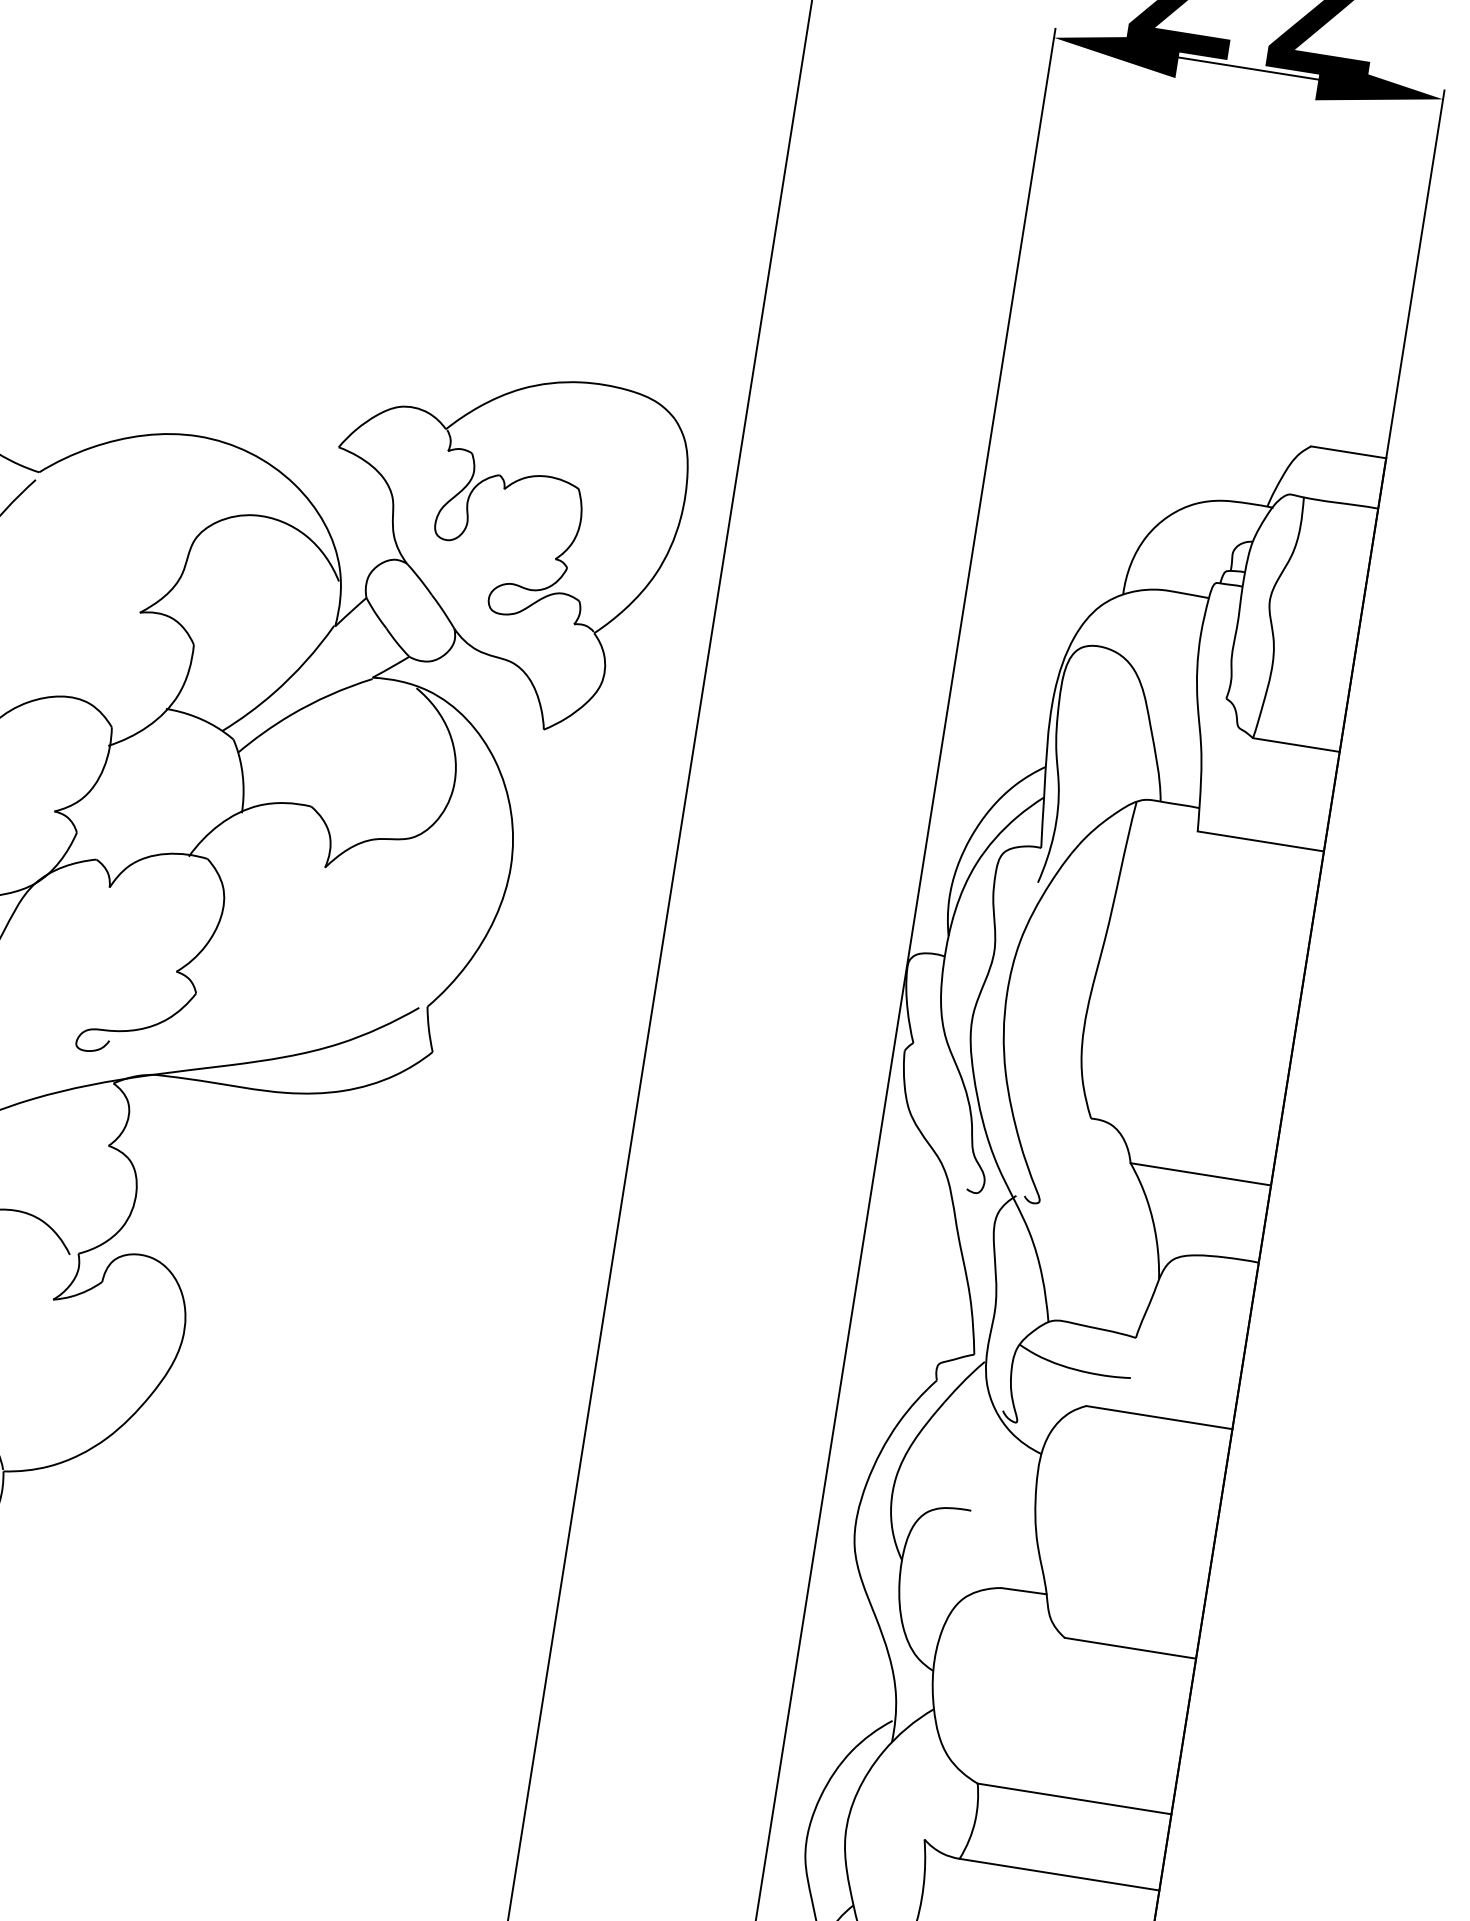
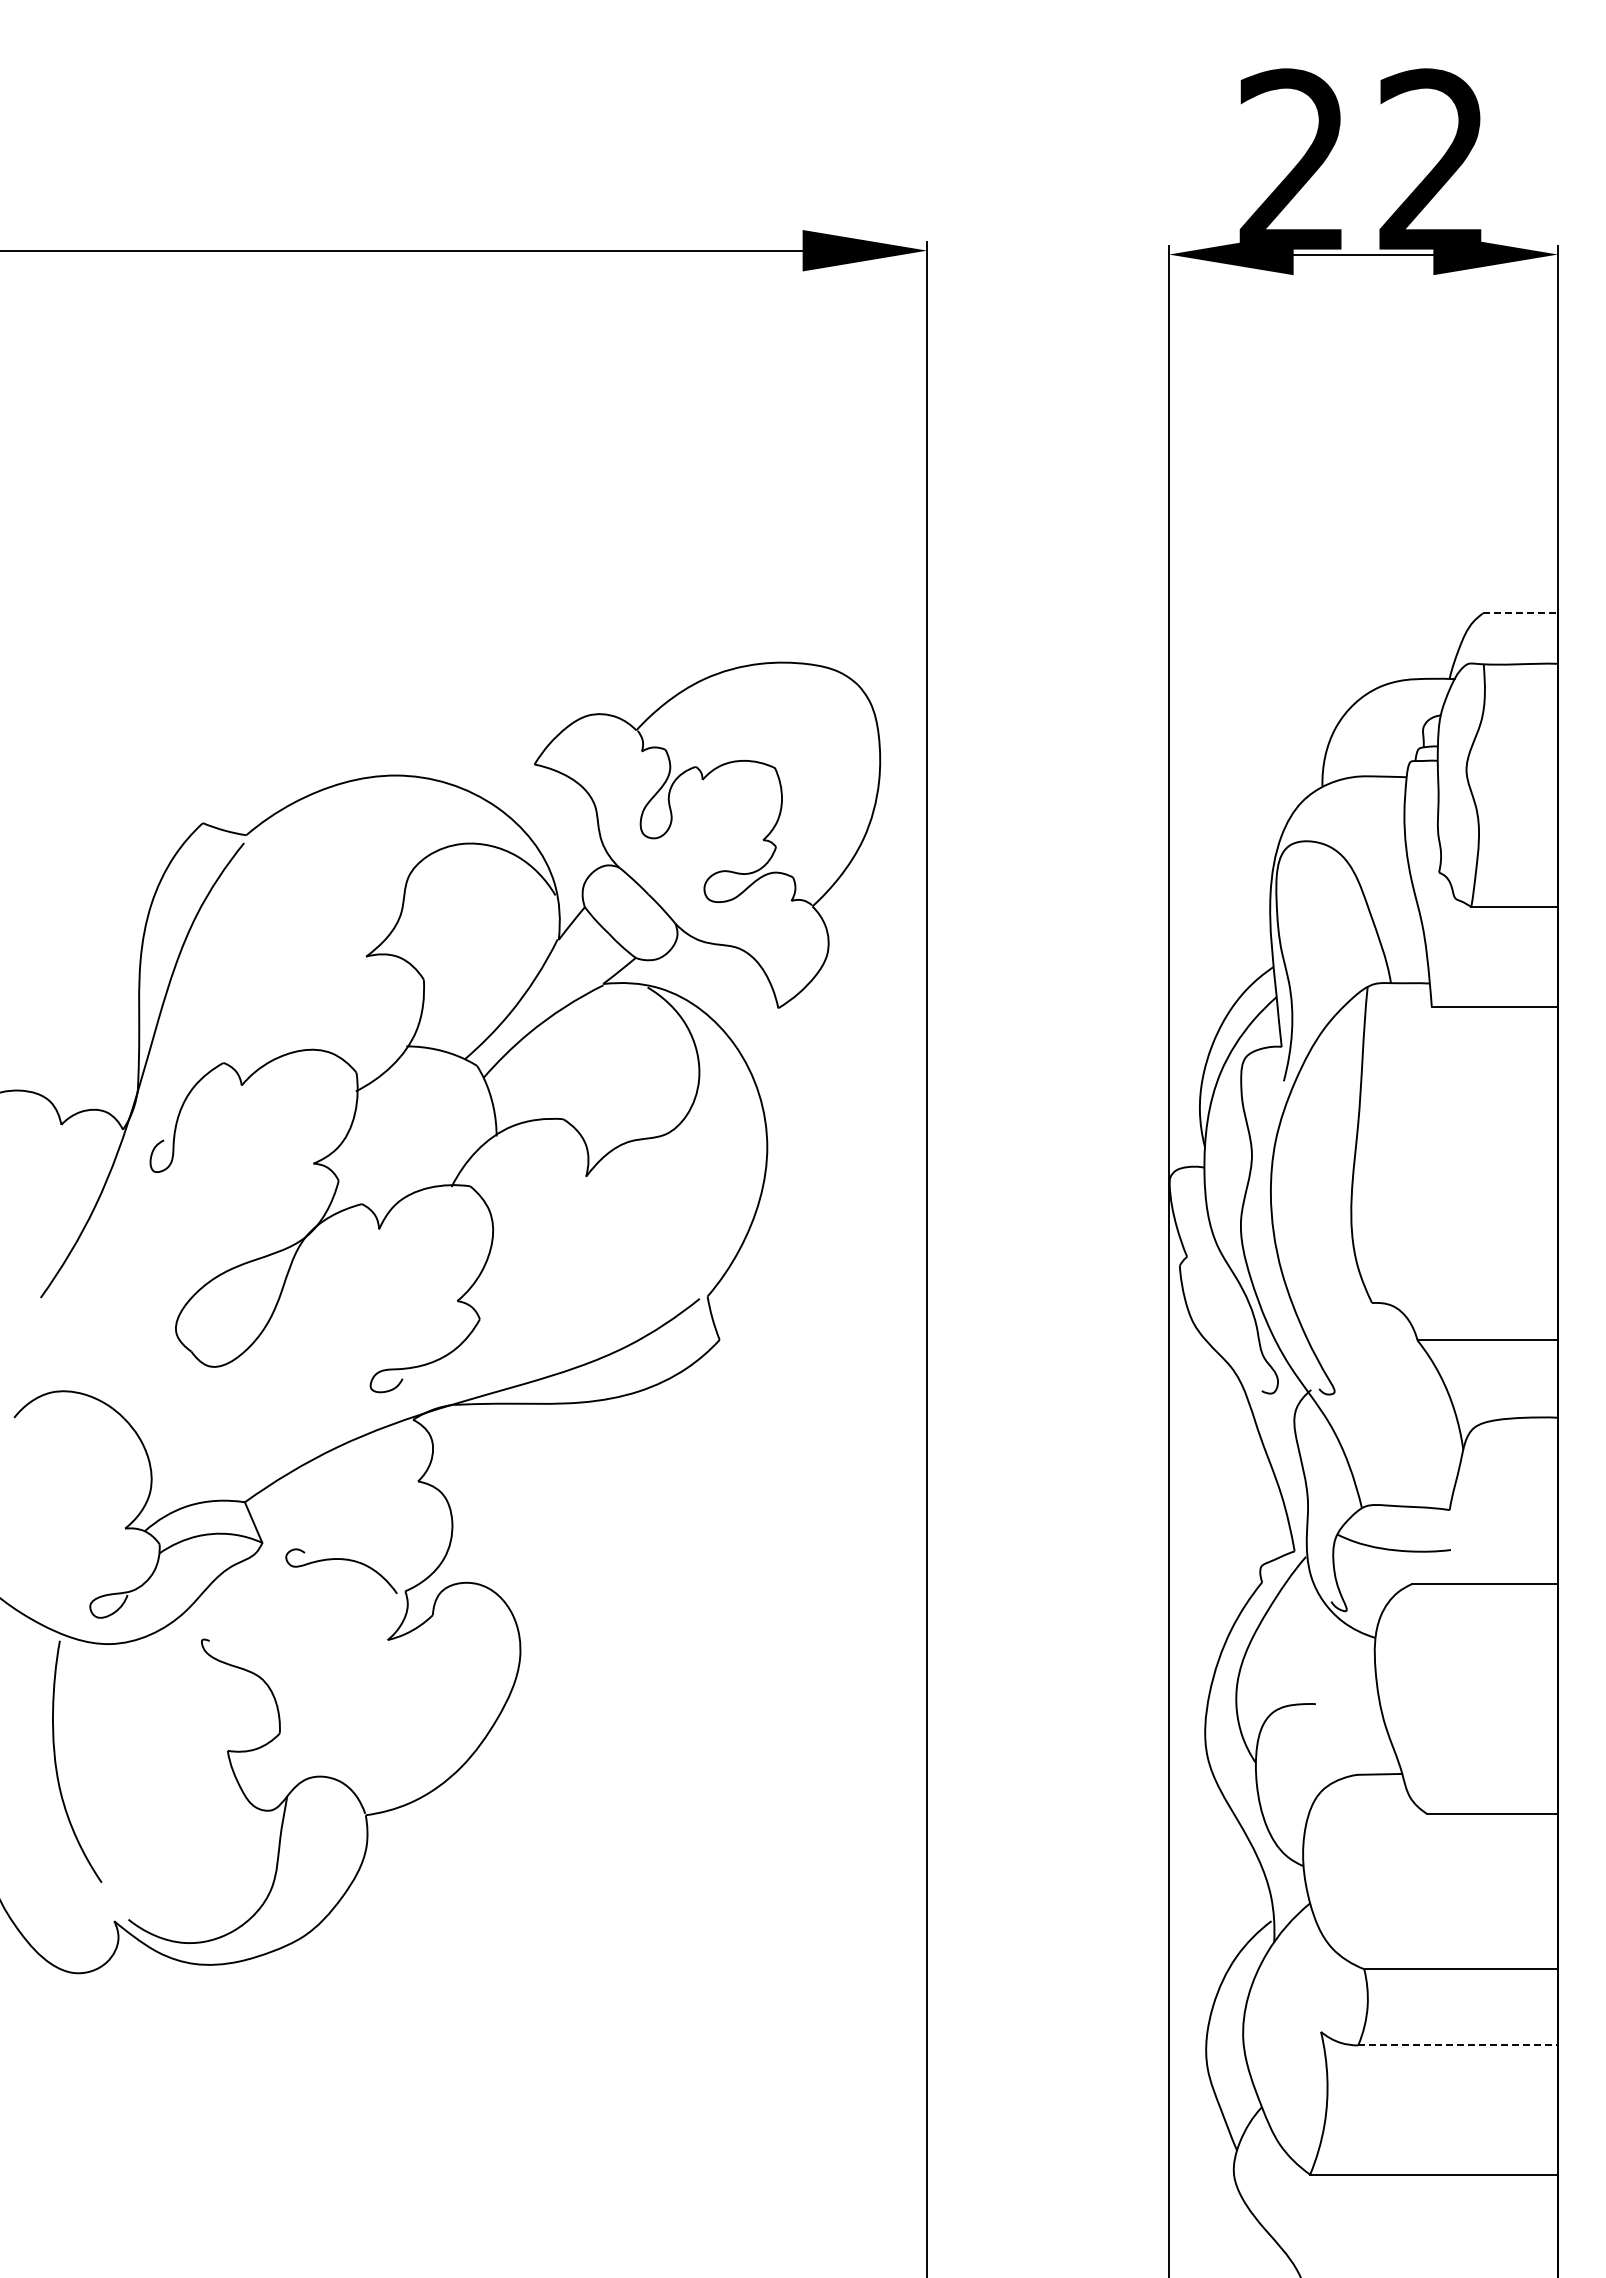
line: (1348, 452) -> (1520, 613), solid -> dashed
line: (1059, 1874) -> (1458, 2045), solid -> dashed

